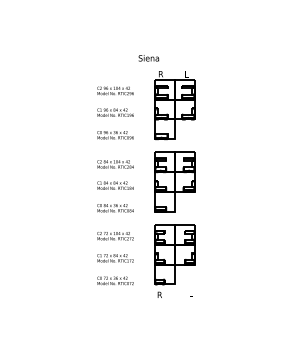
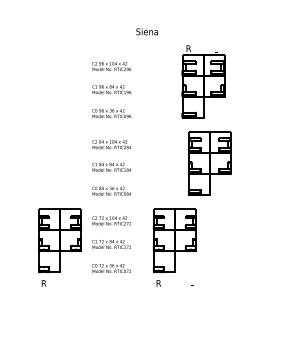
part: (174, 105) -> (203, 82), moved
part: (174, 181) -> (209, 162), moved
part: (66, 260) -> (59, 246), added

